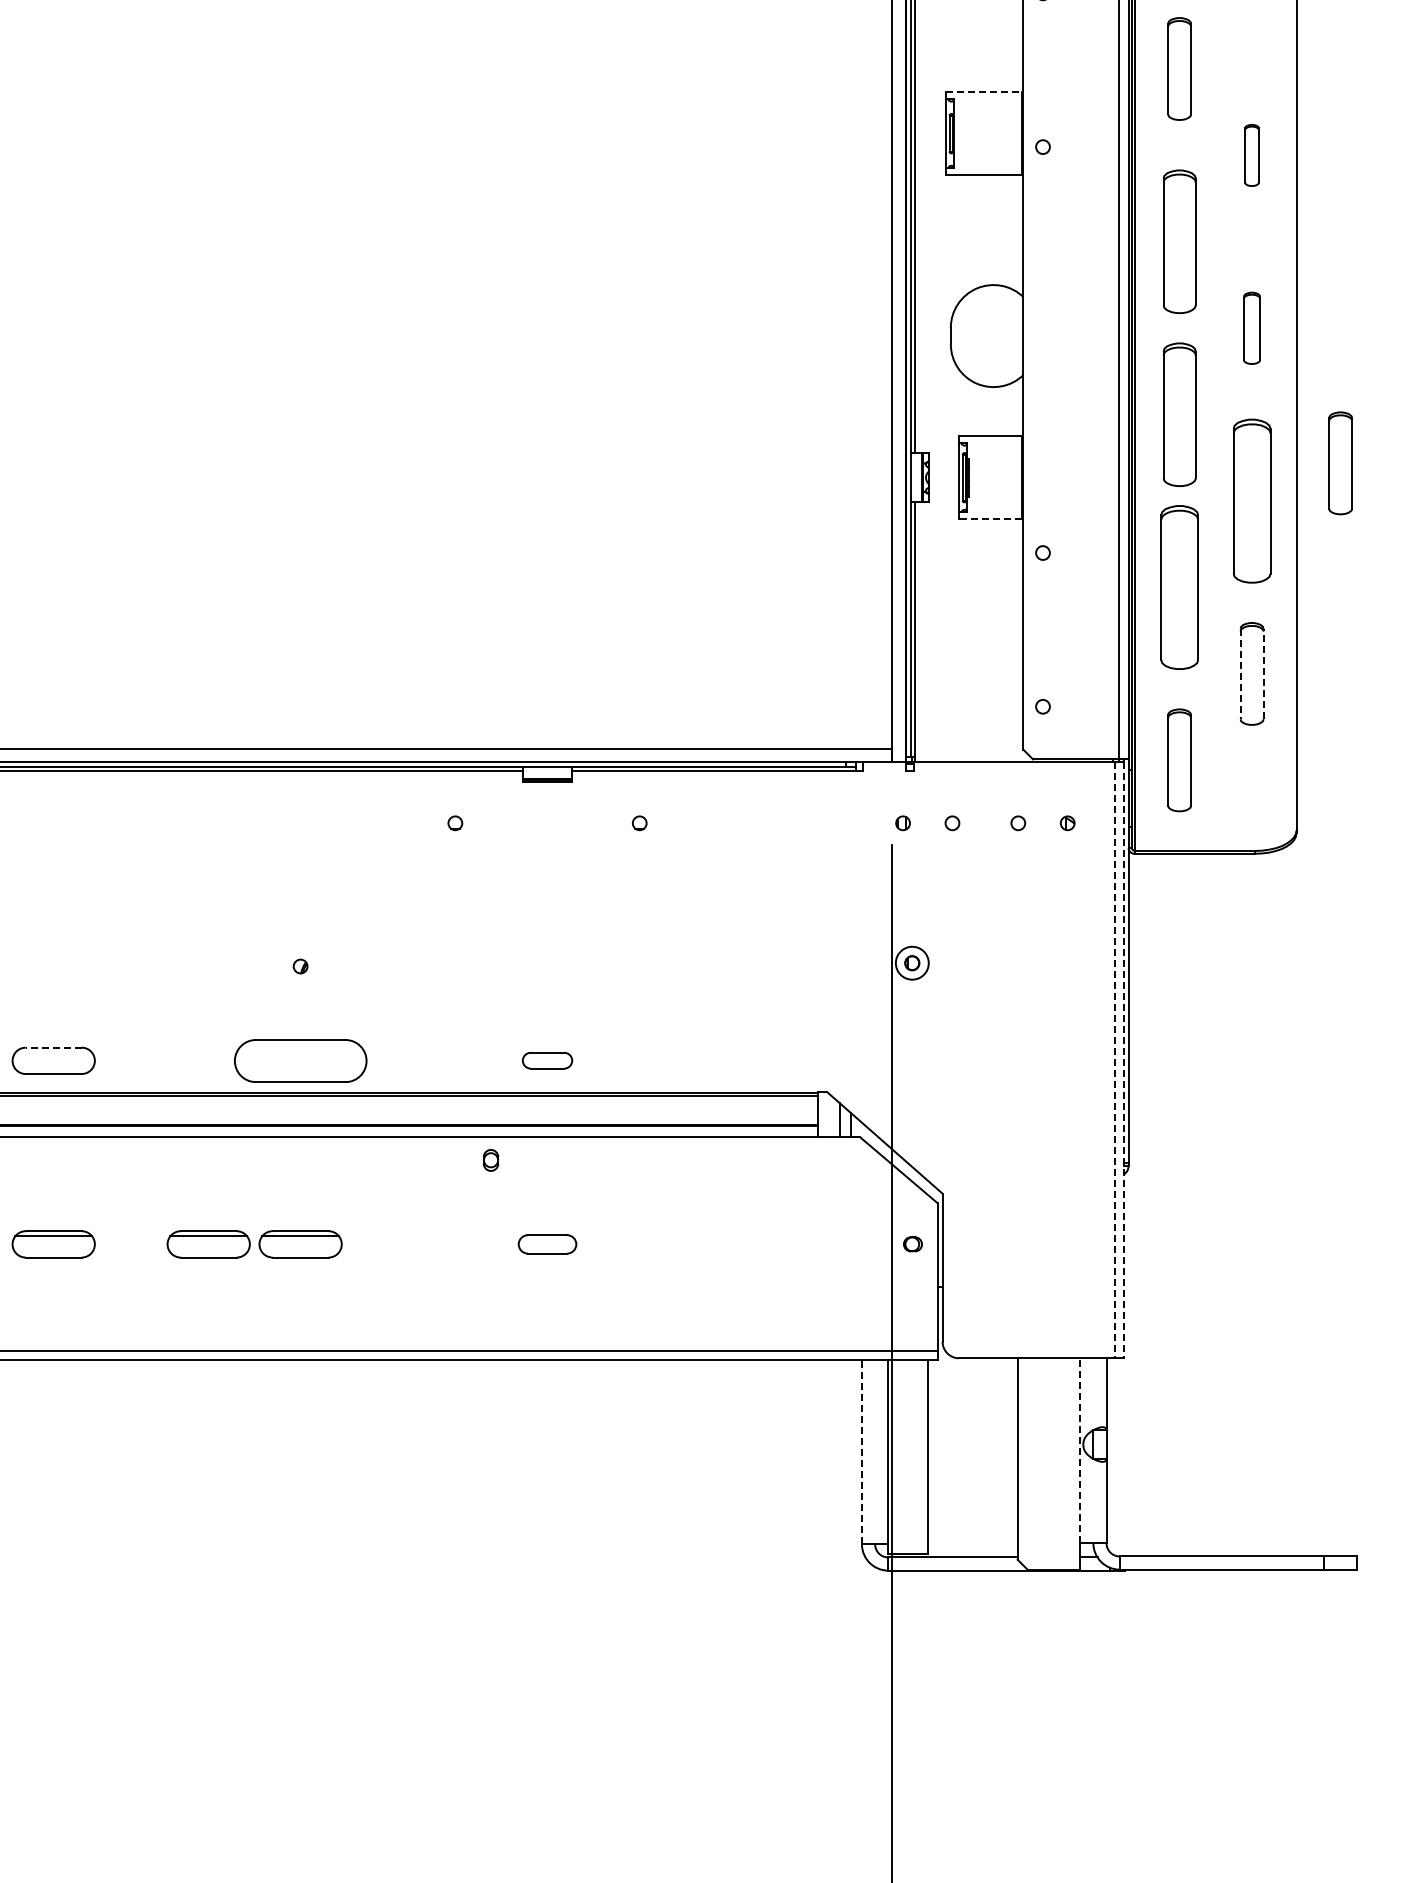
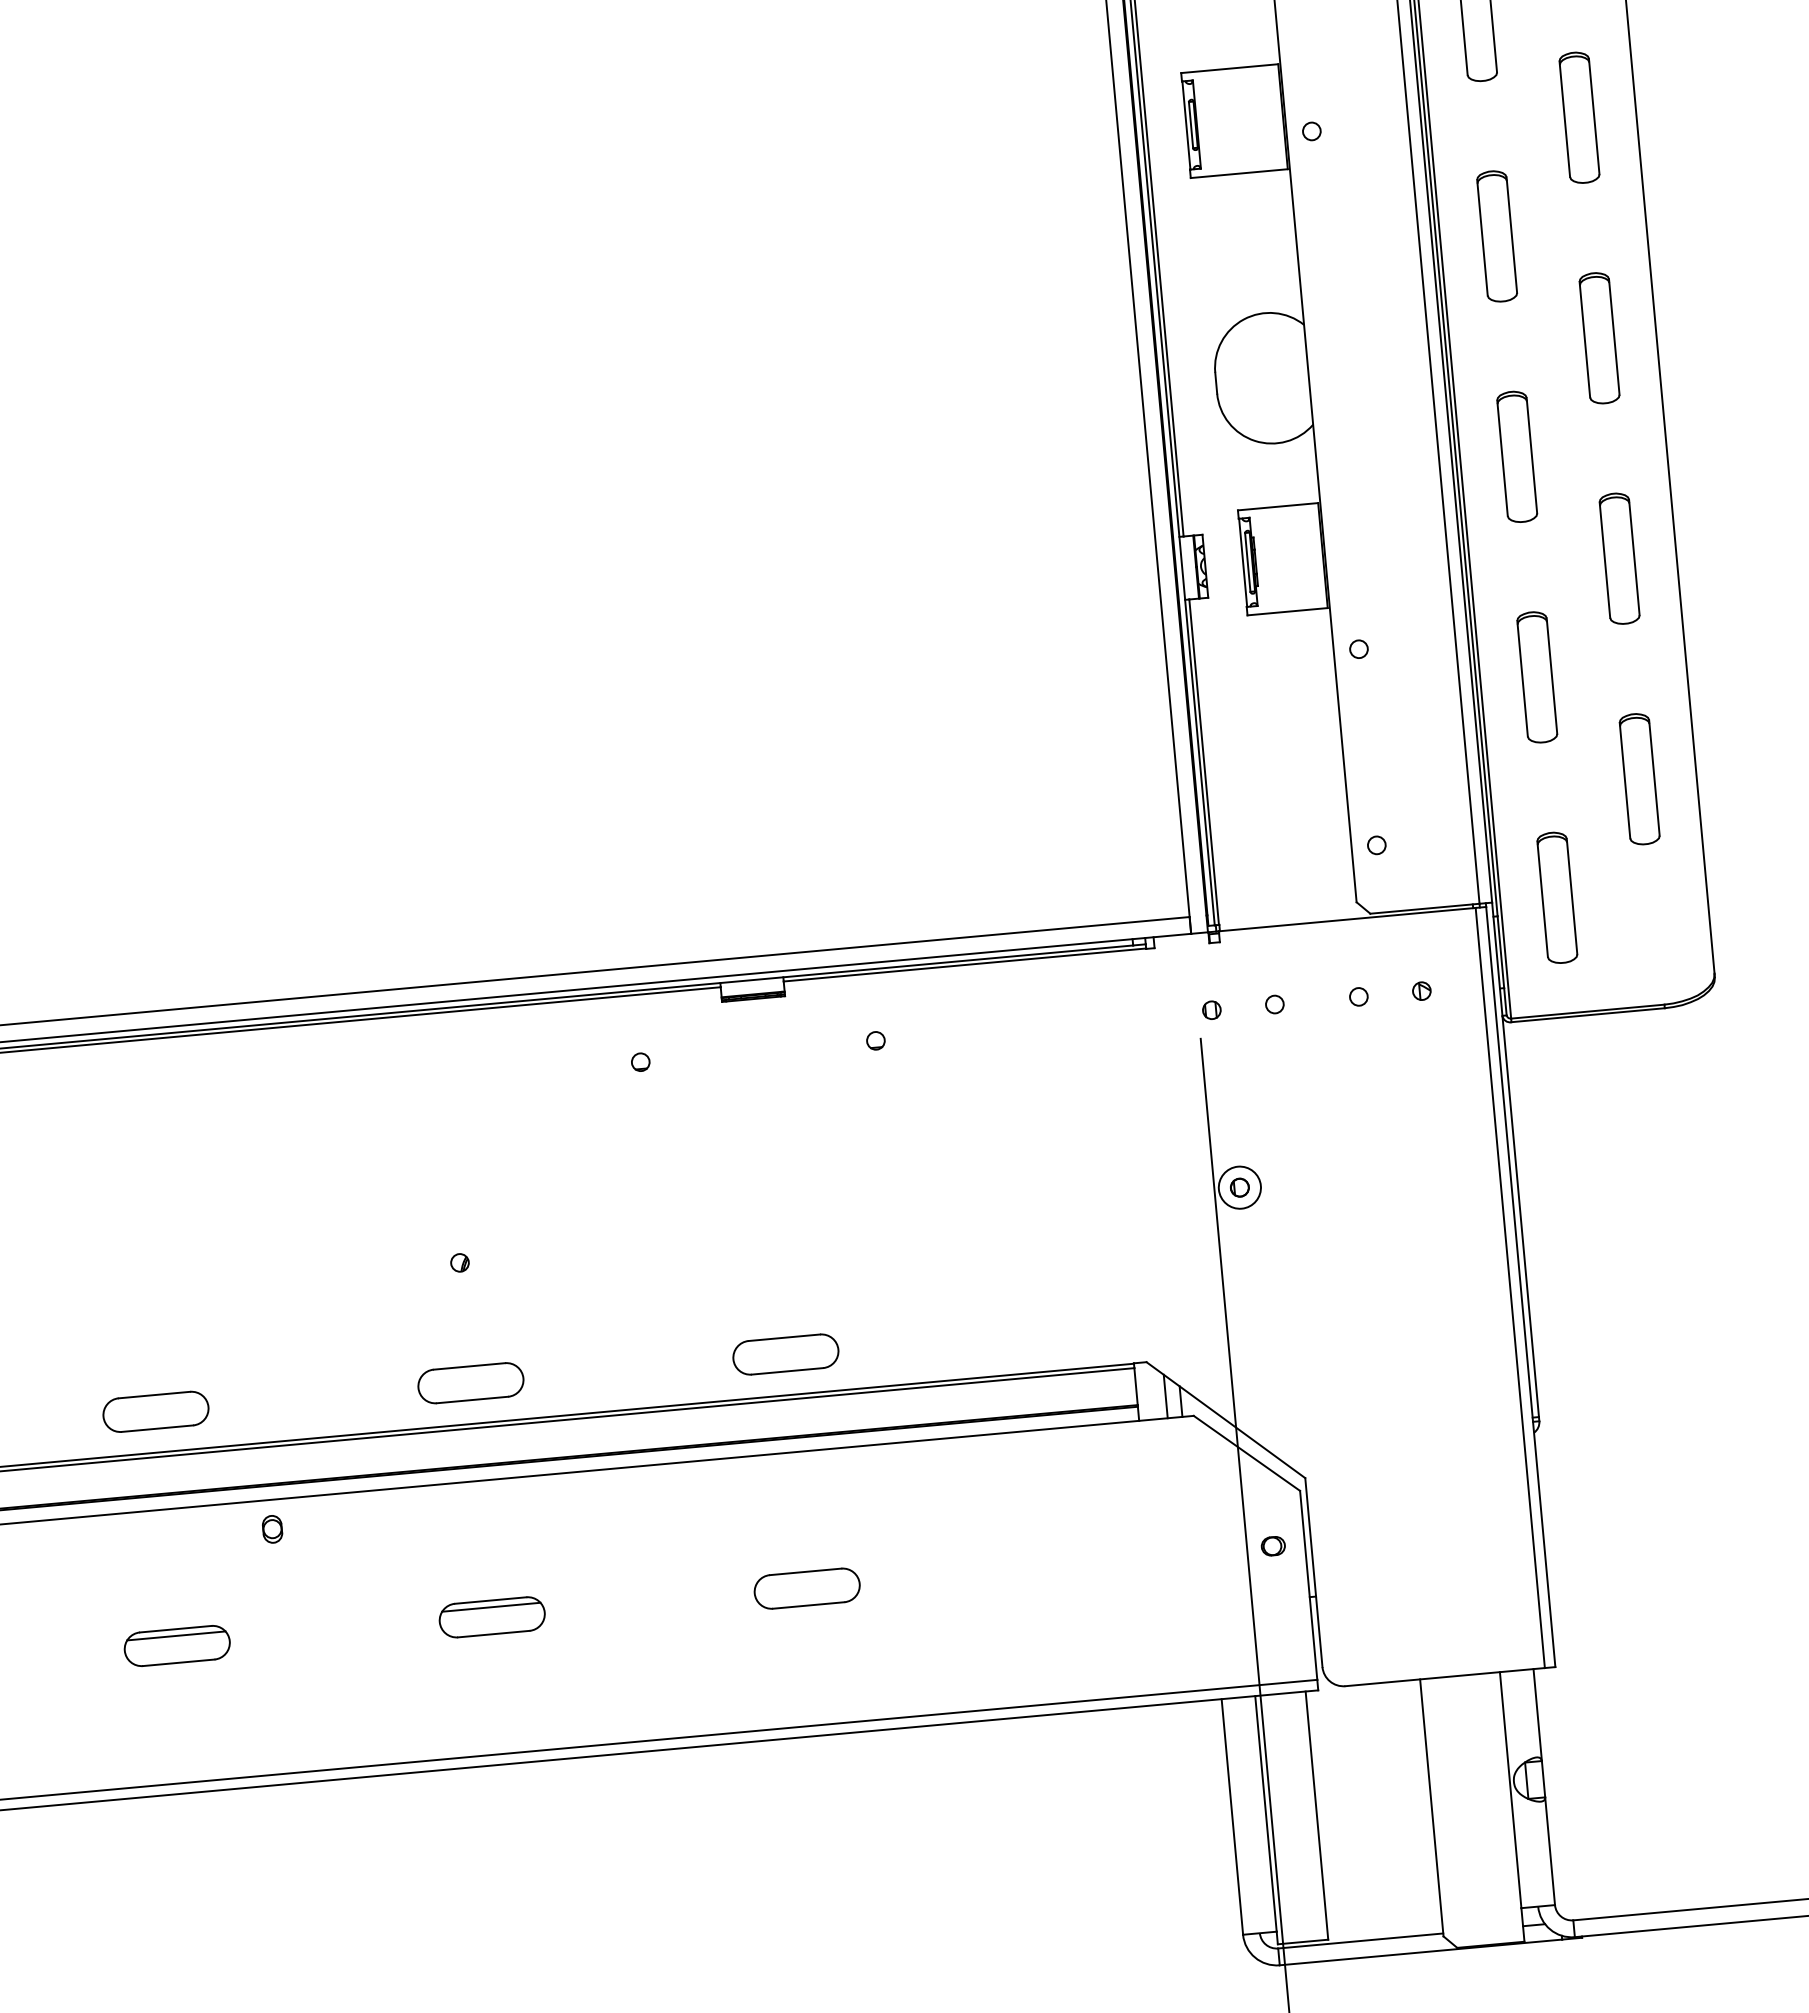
line: (984, 92) -> (1230, 68), dashed -> solid
part: (1251, 155) -> (1578, 117), size x1.67
part: (1179, 241) -> (1496, 236), size x0.71
part: (1251, 328) -> (1598, 338), size x1.43
part: (1179, 414) -> (1517, 456), size x0.71
part: (1340, 463) -> (1728, 500), removed
part: (1251, 500) -> (1618, 558), size x0.62
line: (989, 518) -> (1286, 611), dashed -> solid
part: (1179, 587) -> (1537, 677), size x0.62
line: (1263, 673) -> (1654, 777), dashed -> solid
line: (1240, 674) -> (1625, 781), dashed -> solid
line: (53, 1047) -> (154, 1394), dashed -> solid
part: (300, 1060) -> (470, 1382), size x0.62
part: (547, 1060) -> (785, 1354), size x1.67
line: (1115, 1060) -> (1510, 1288), dashed -> solid
line: (1123, 1060) -> (1520, 1287), dashed -> solid
part: (491, 1160) -> (273, 1529), moved
part: (208, 1244) -> (374, 1628), removed
part: (547, 1244) -> (807, 1588), size x1.43
line: (1080, 1450) -> (1511, 1789), dashed -> solid
line: (861, 1451) -> (1231, 1816), dashed -> solid

